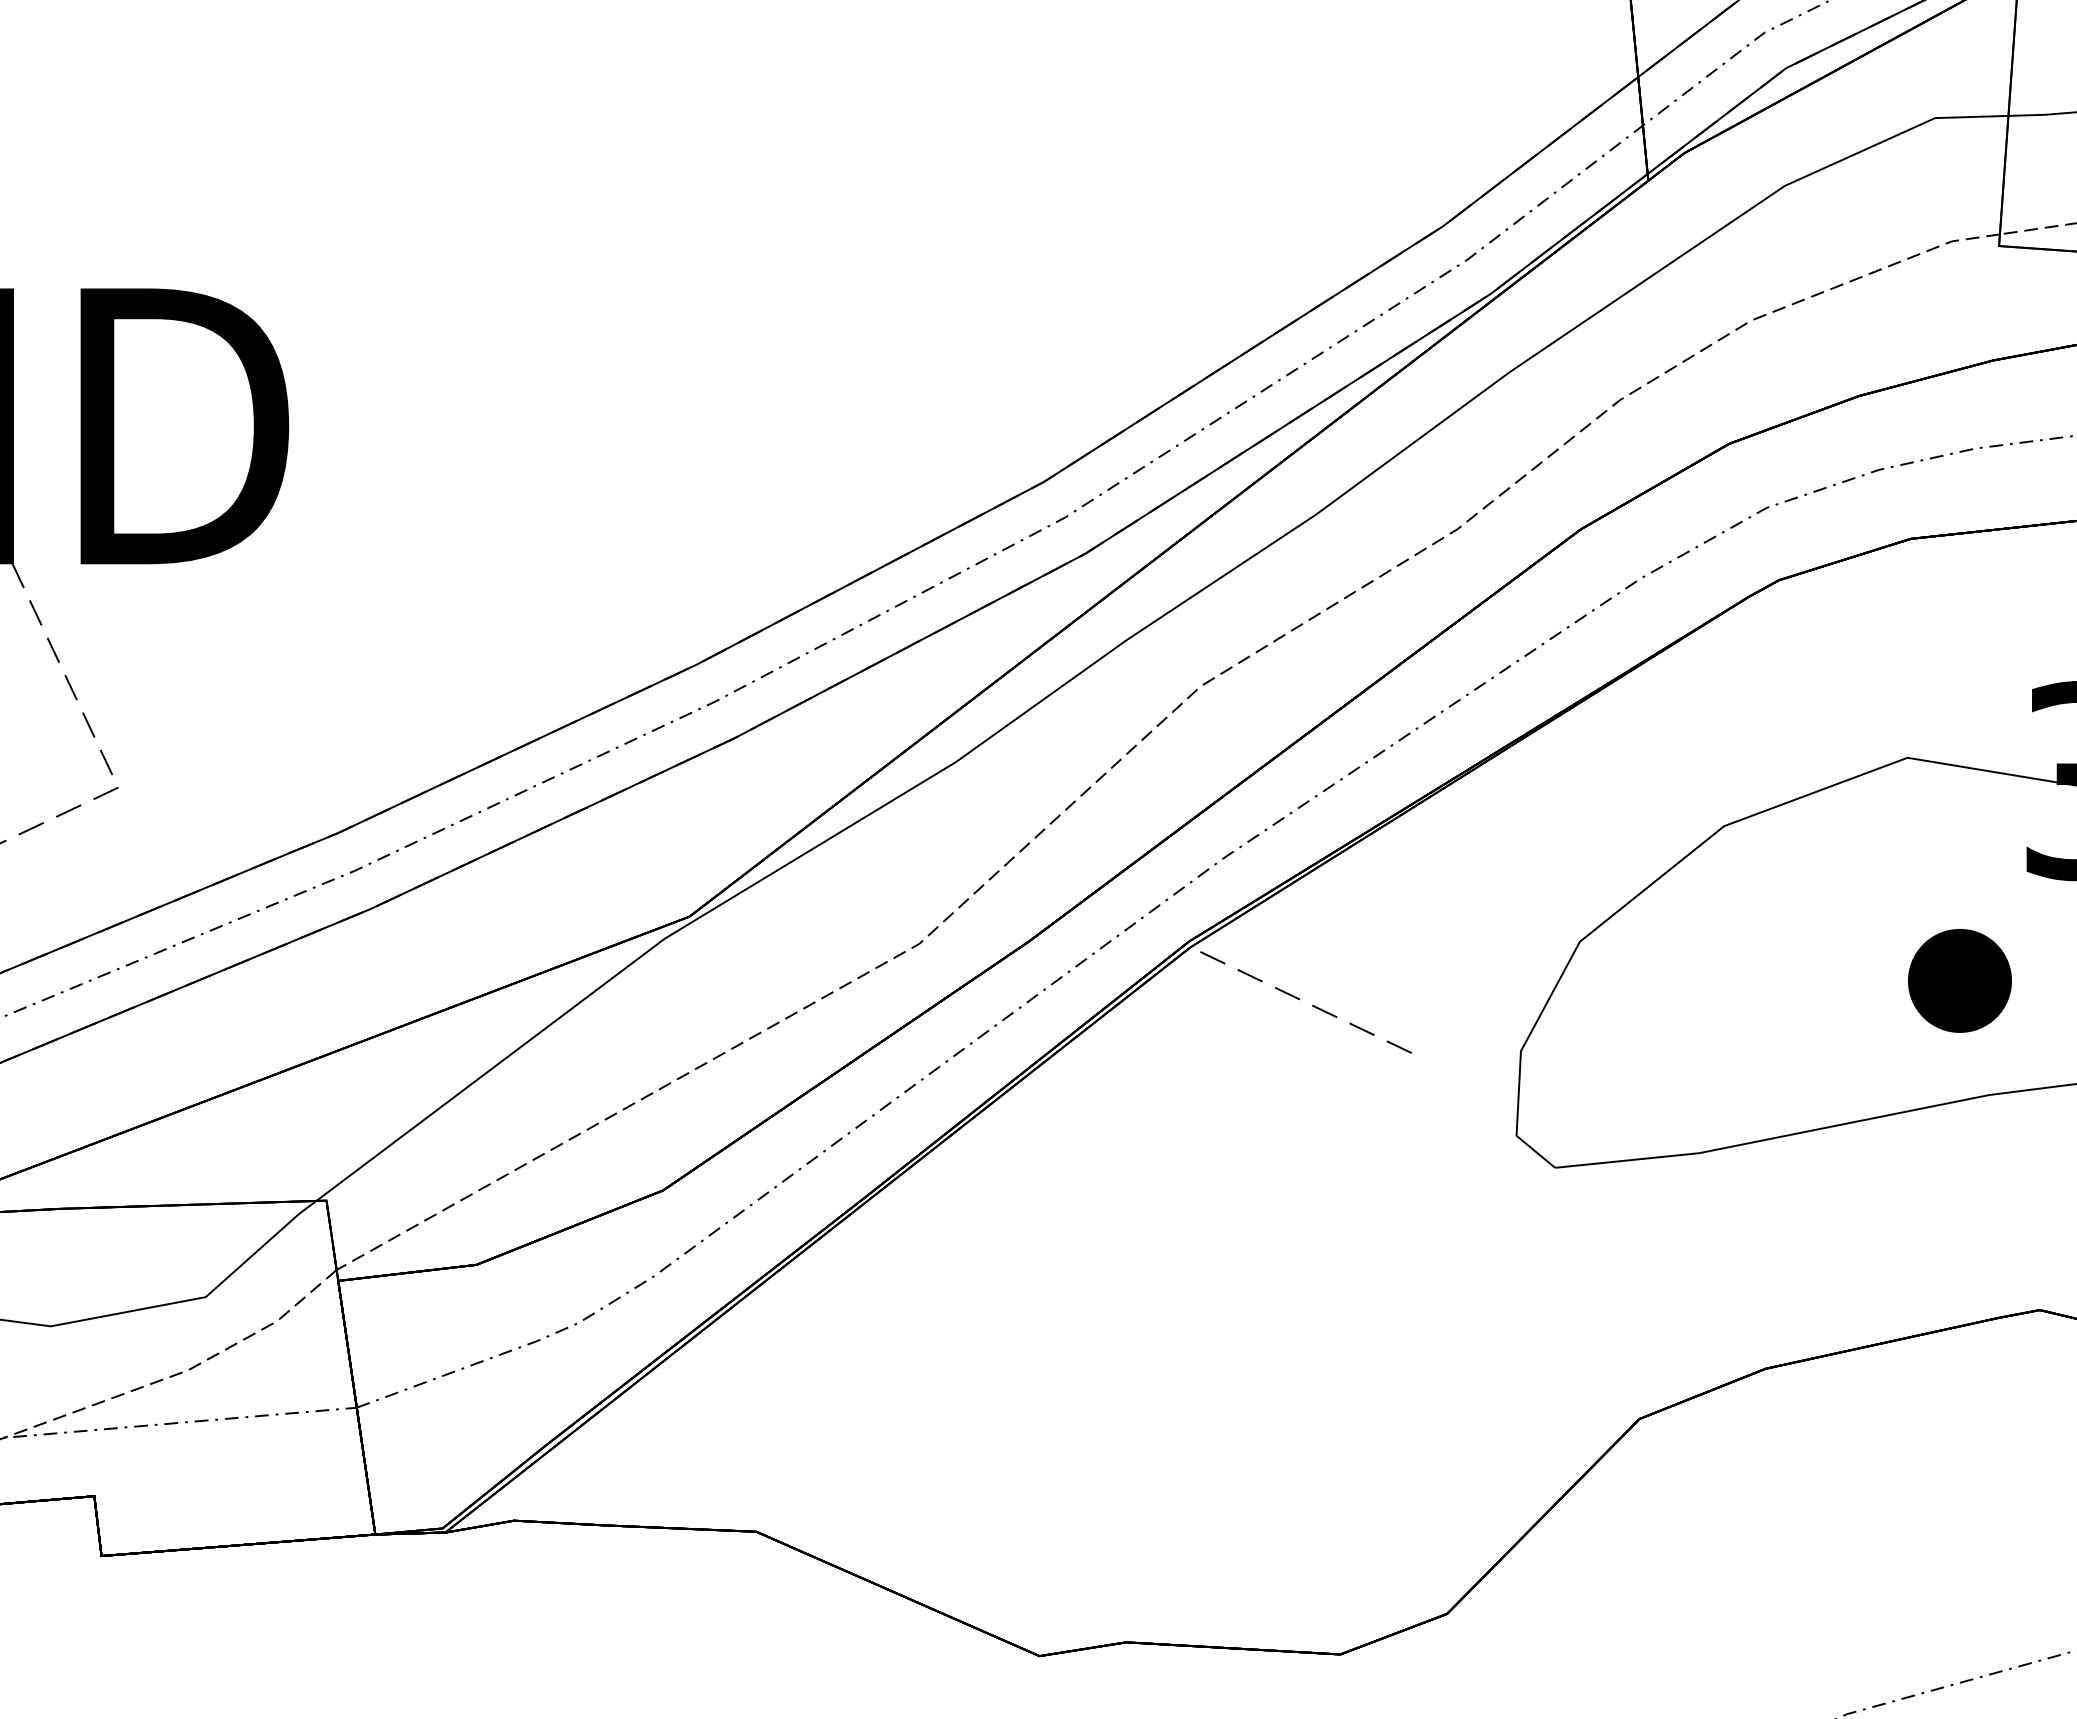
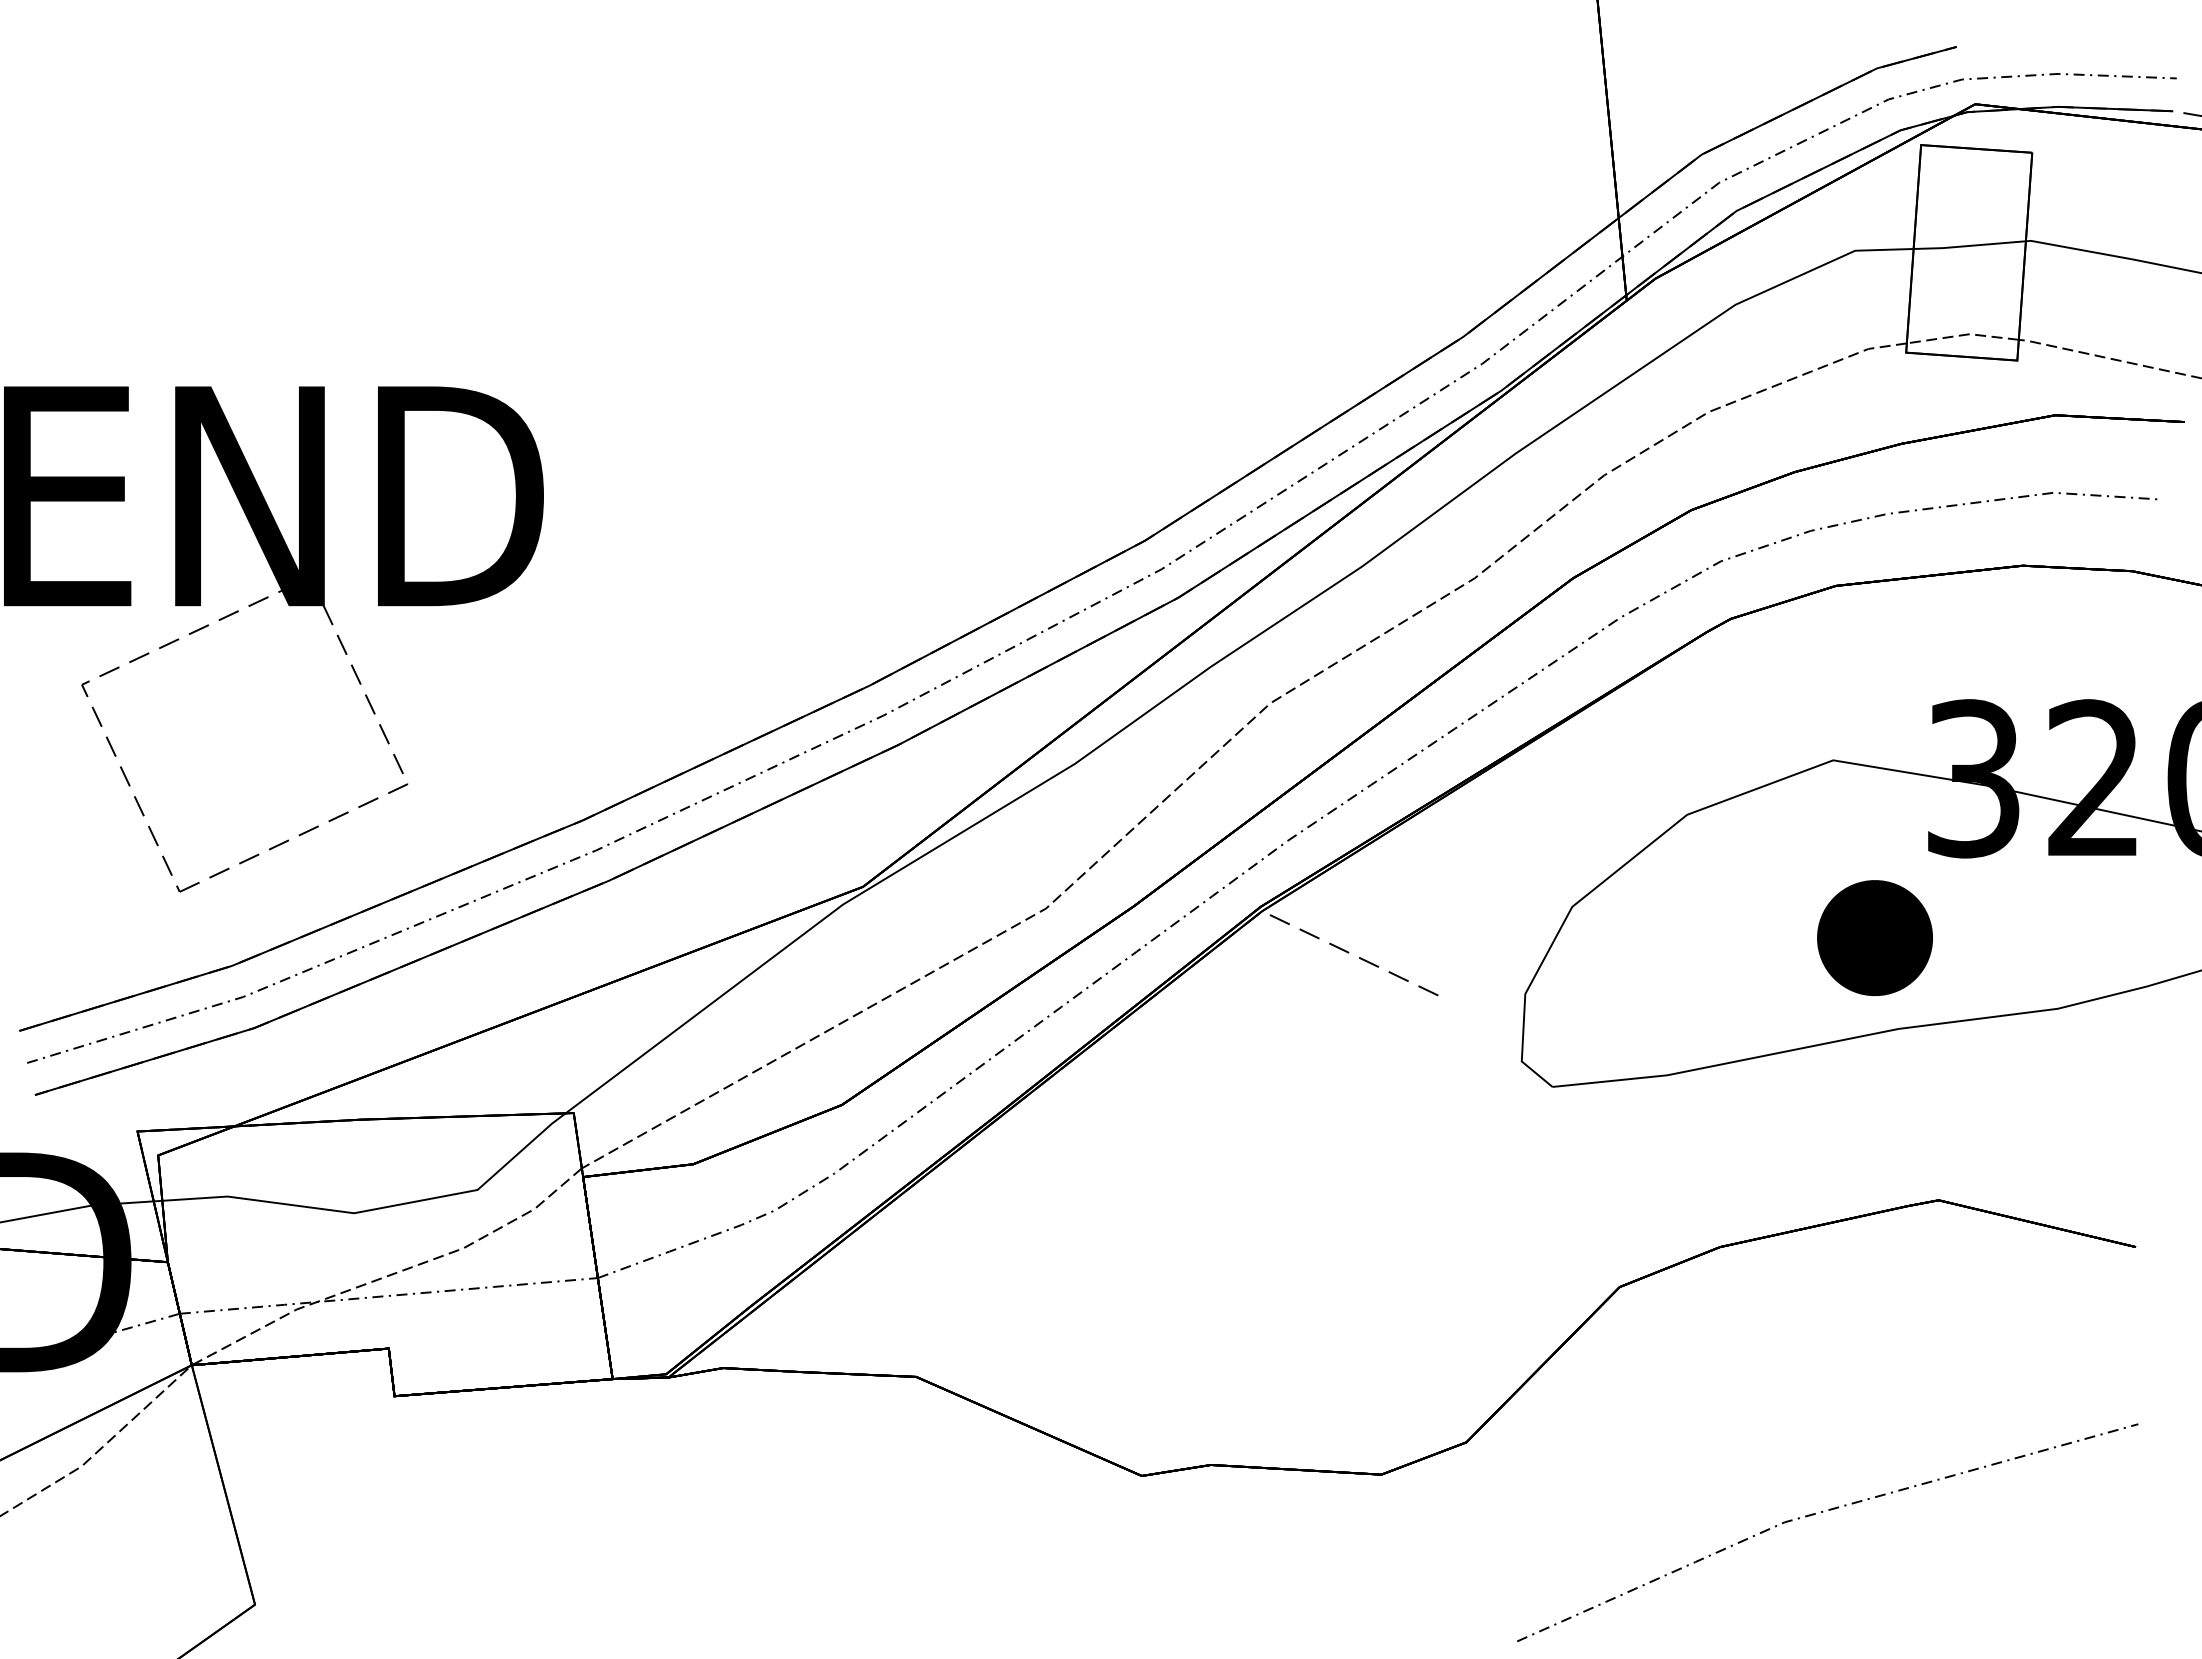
part: (1959, 980) -> (1874, 937), size x1.4

